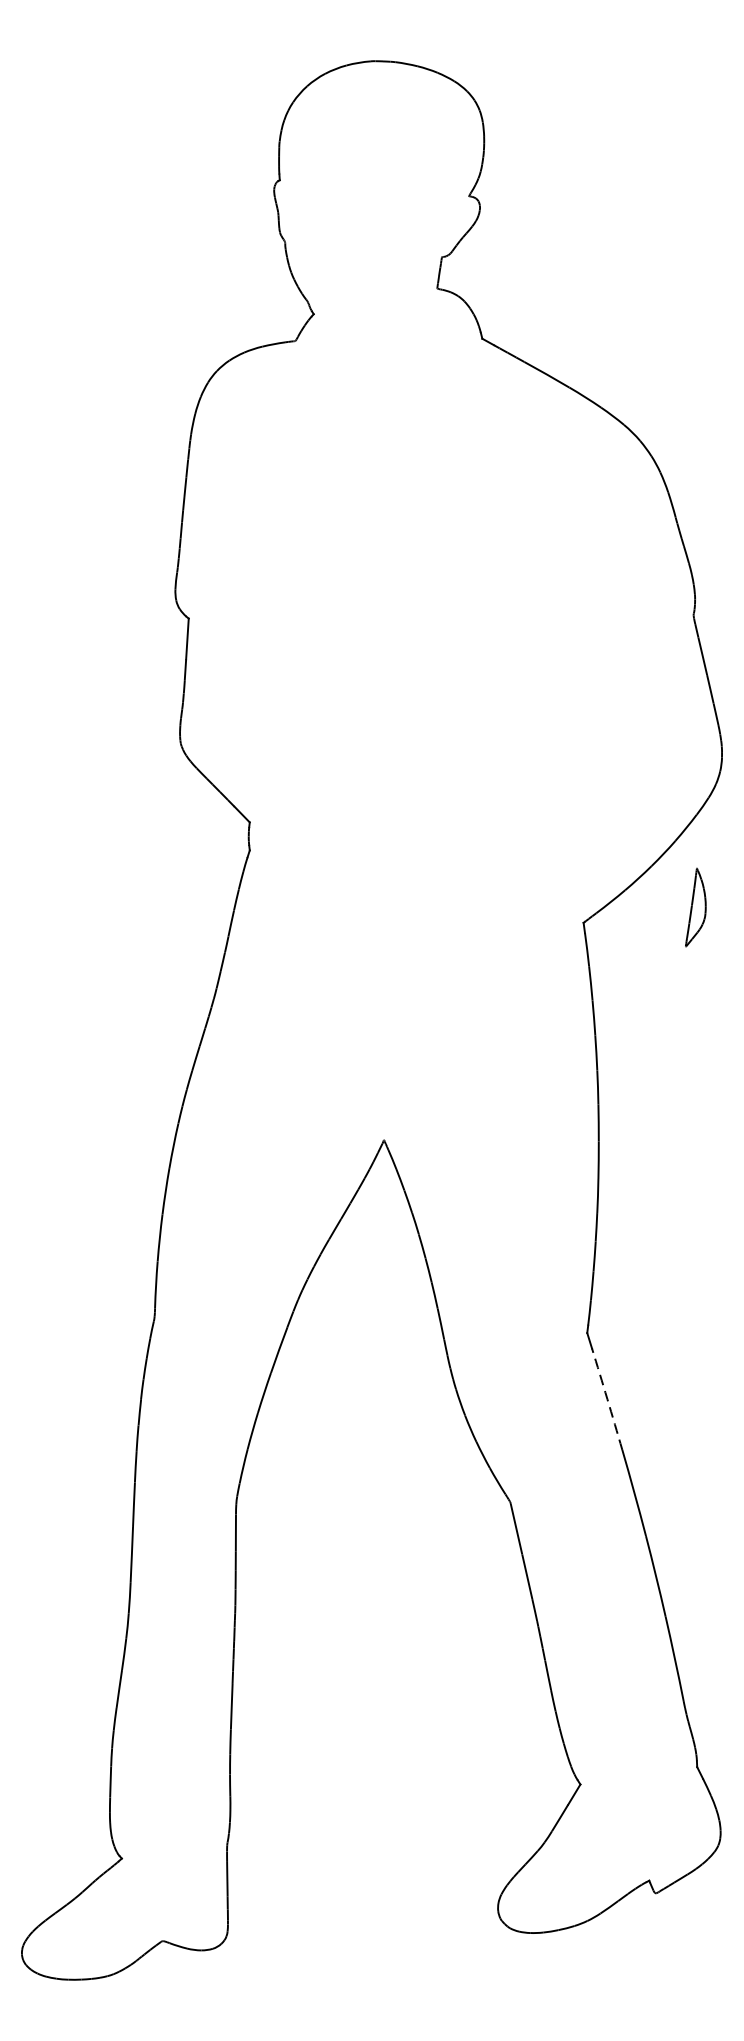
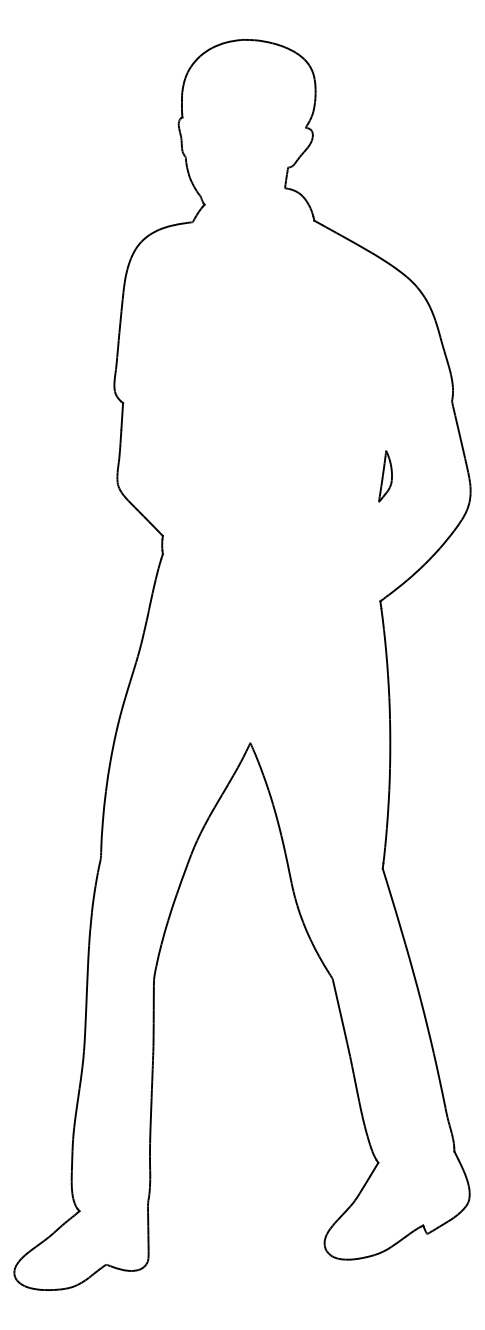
part: (695, 907) -> (385, 476), moved
arc: (606, 1398) -> (395, 911), dashed -> solid

